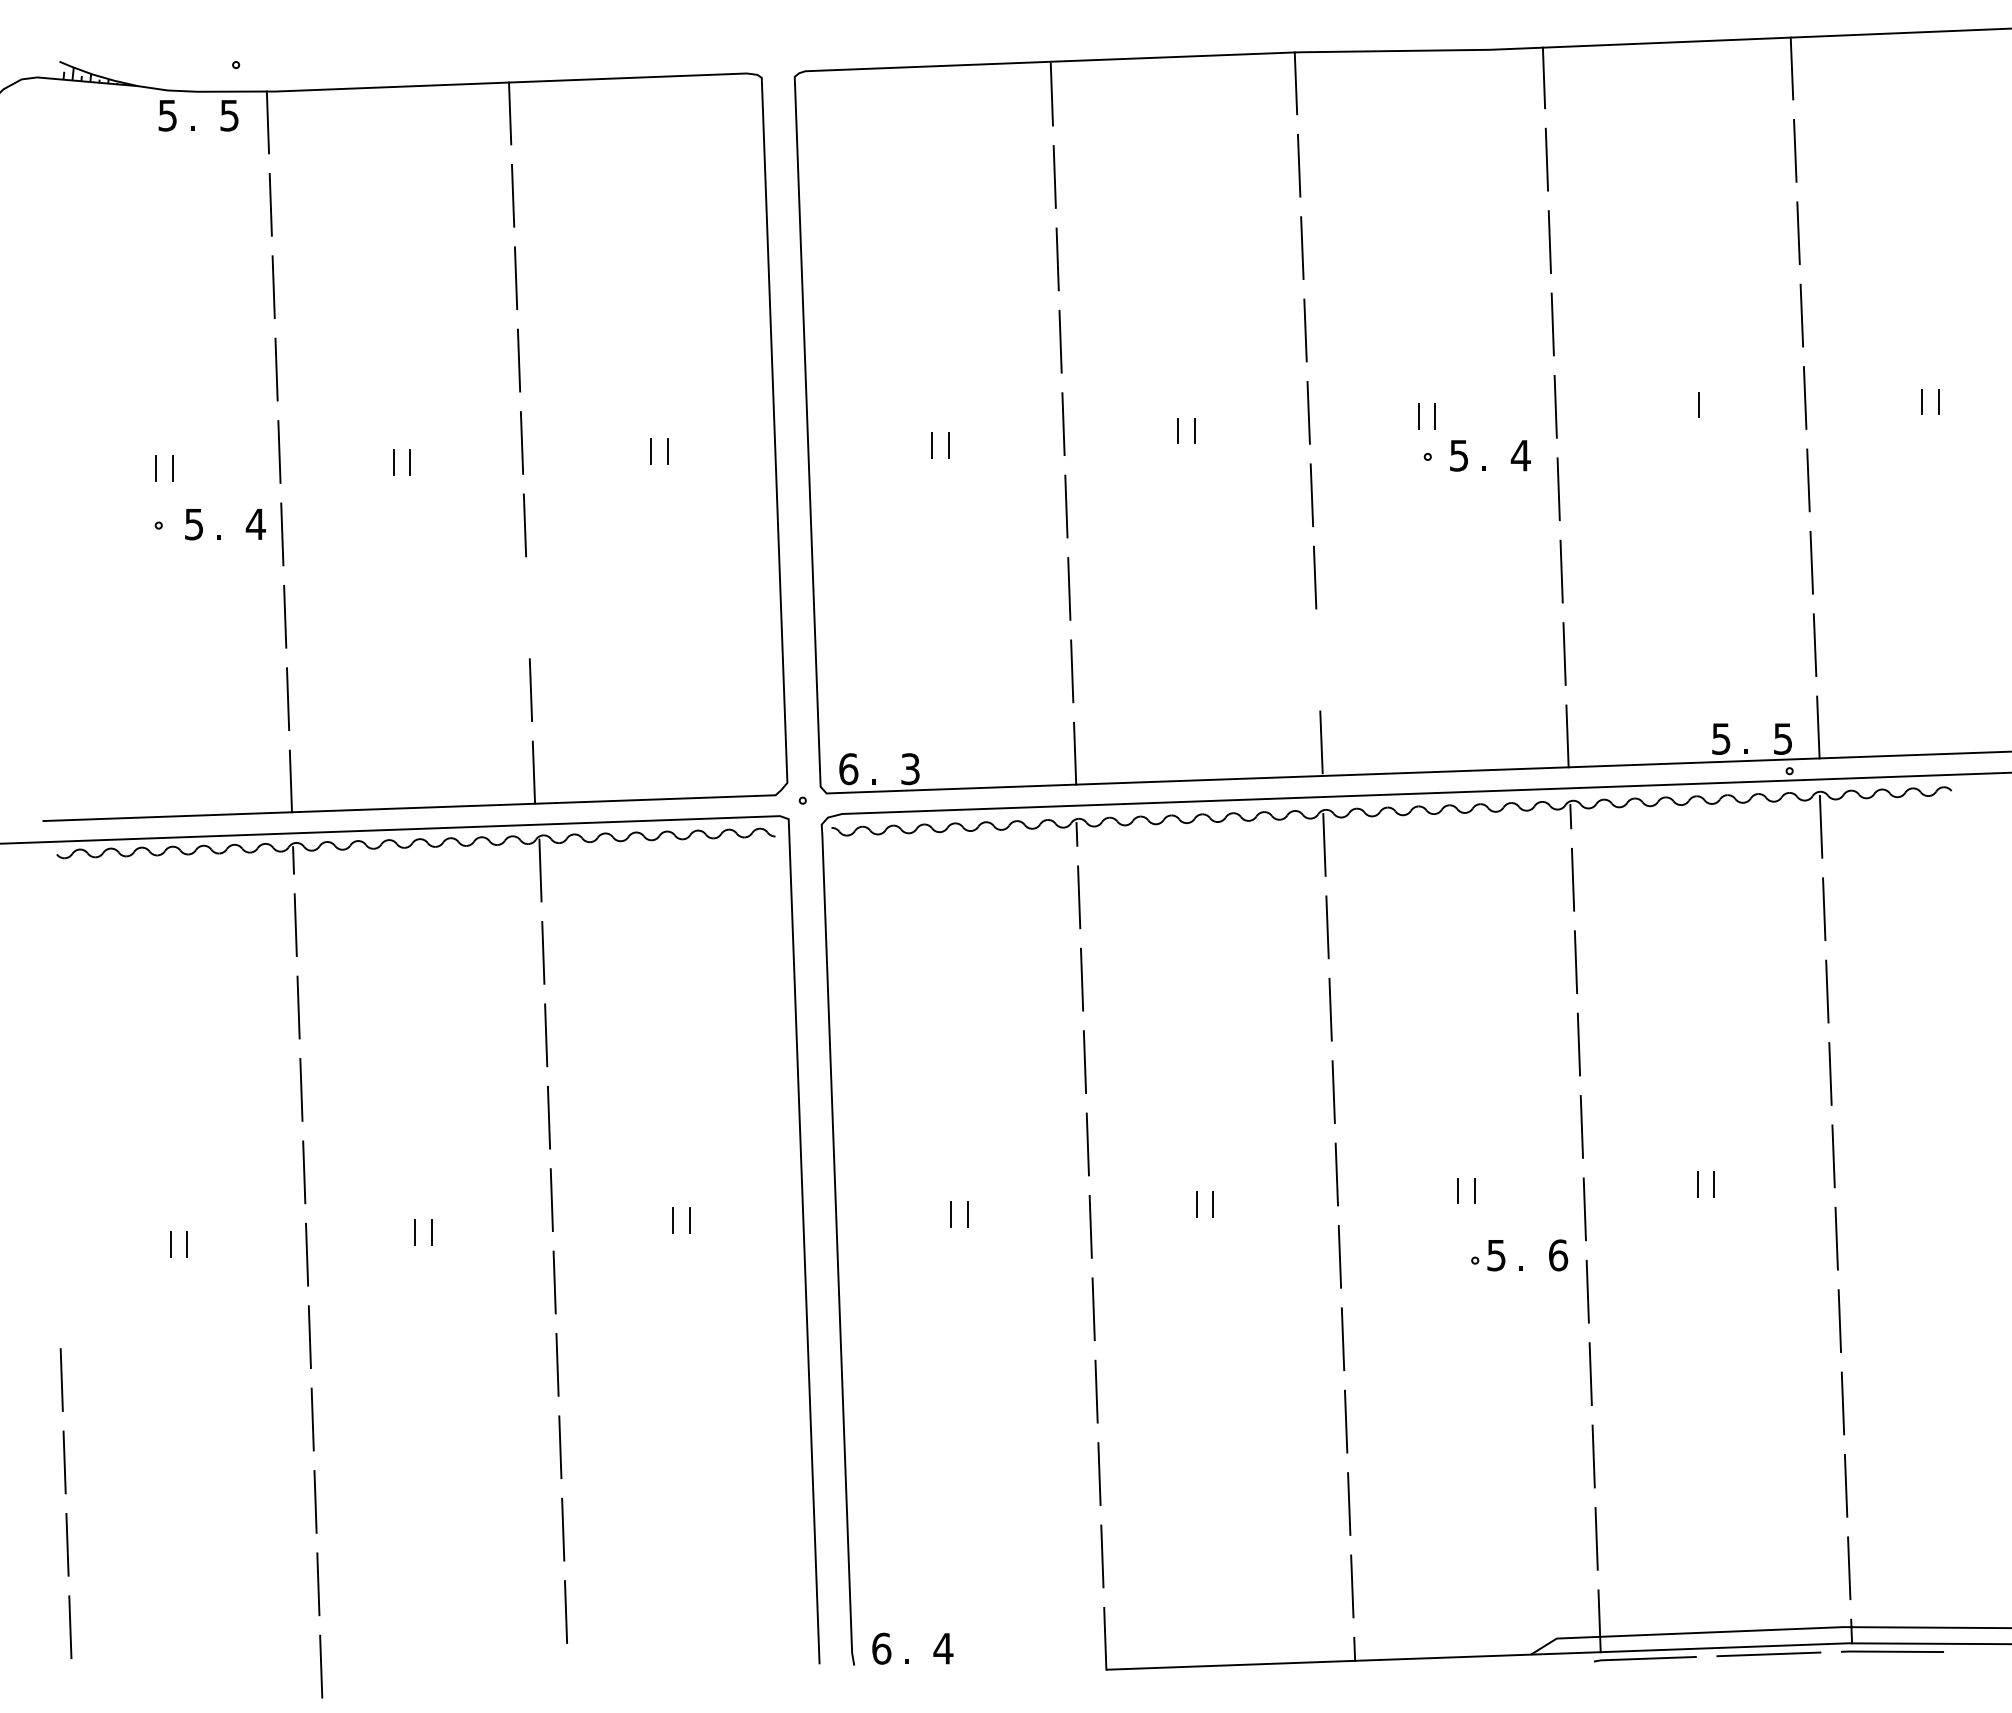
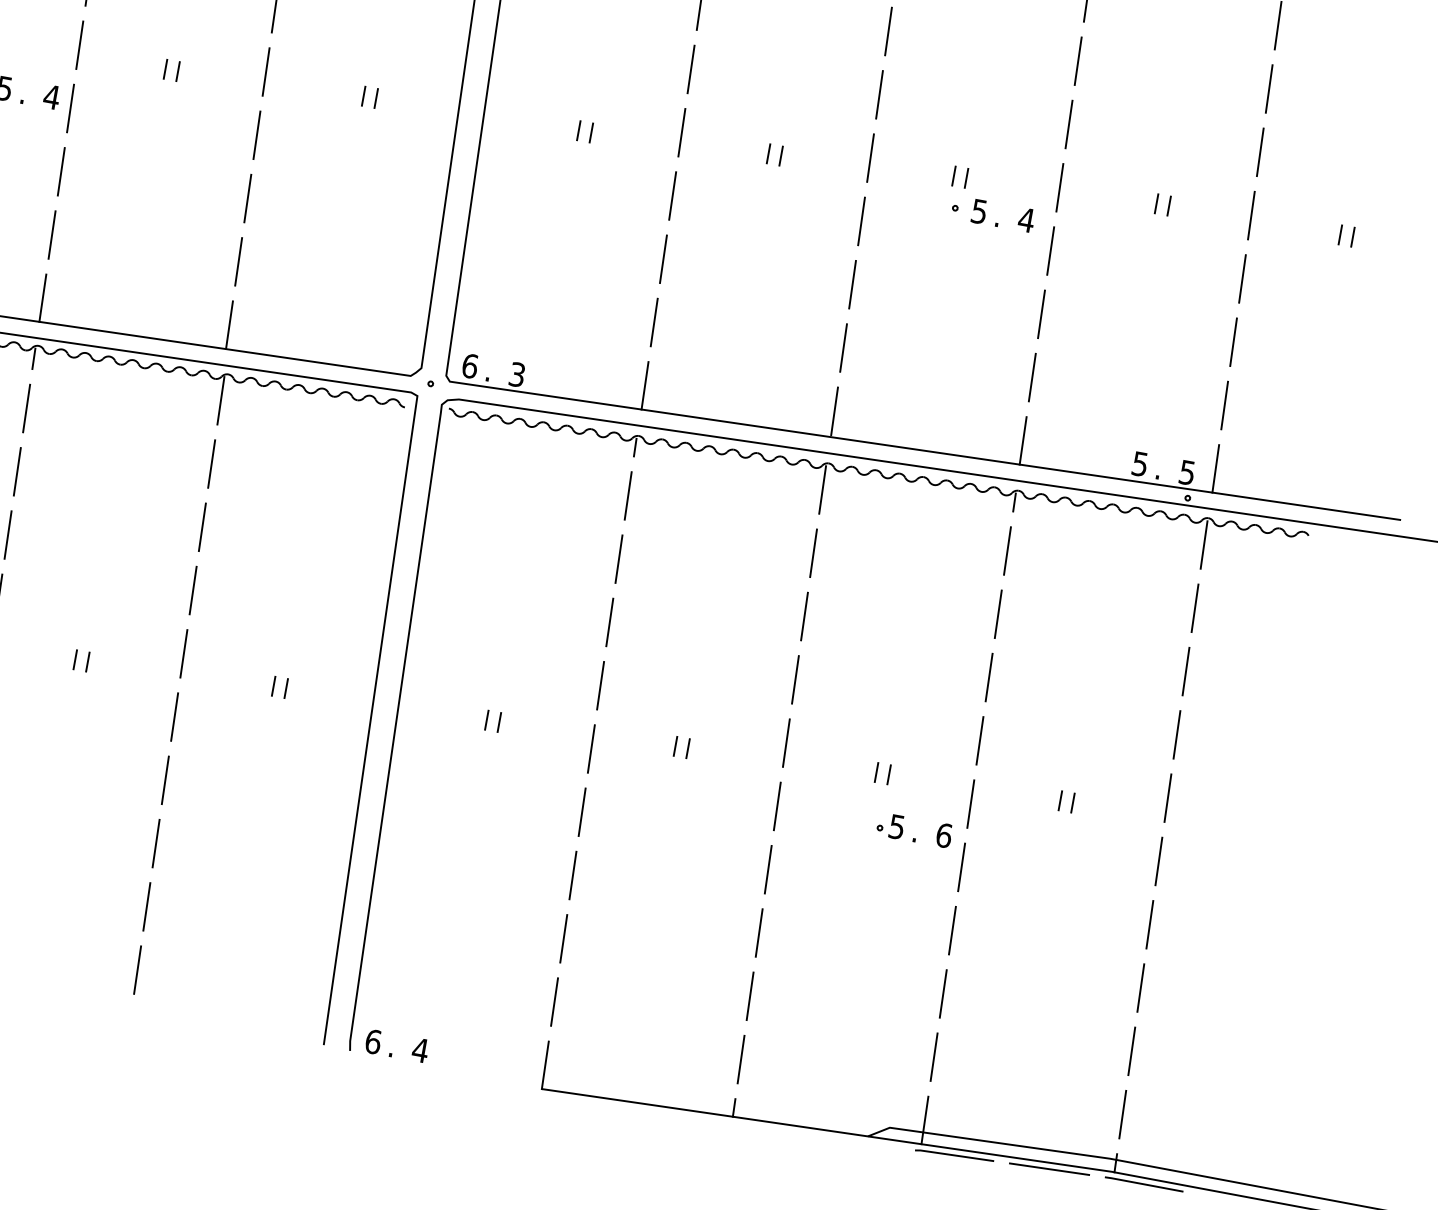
line: (1682, 404) -> (1156, 203), added
line: (527, 607) -> (247, 198), added
line: (1318, 659) -> (843, 347), added

